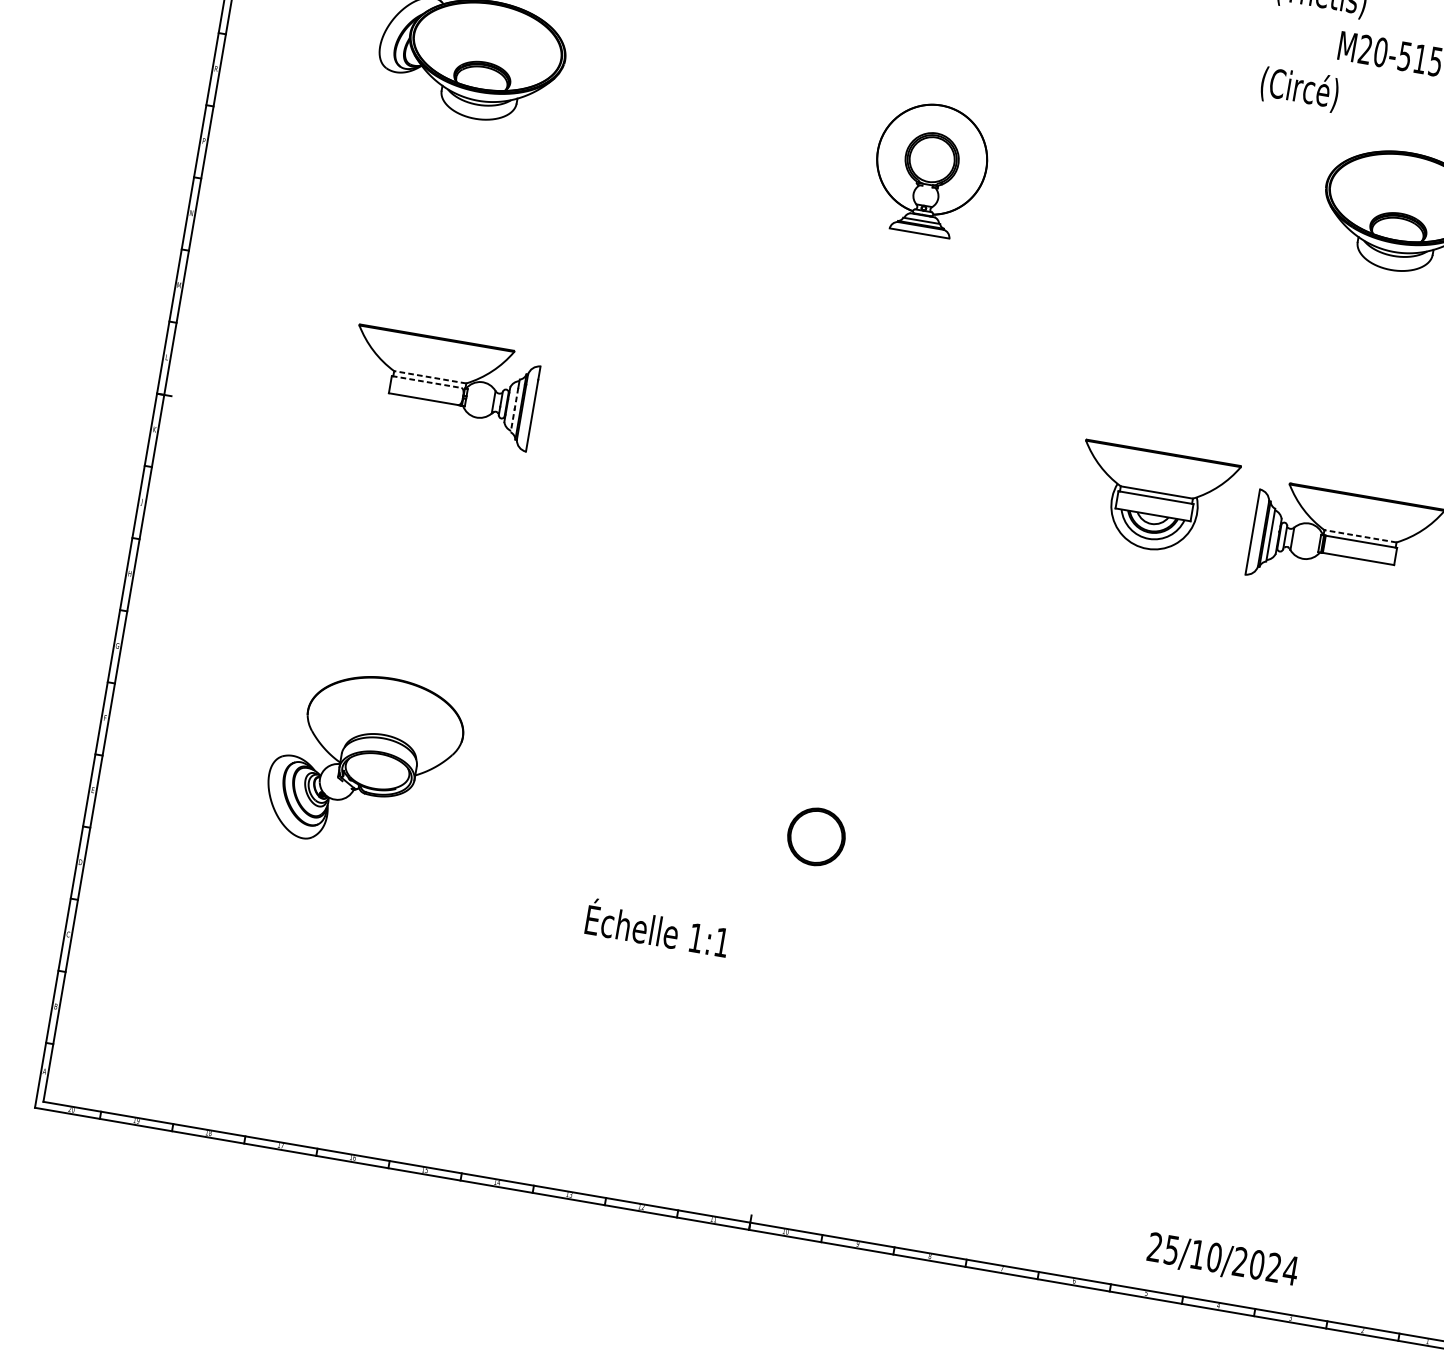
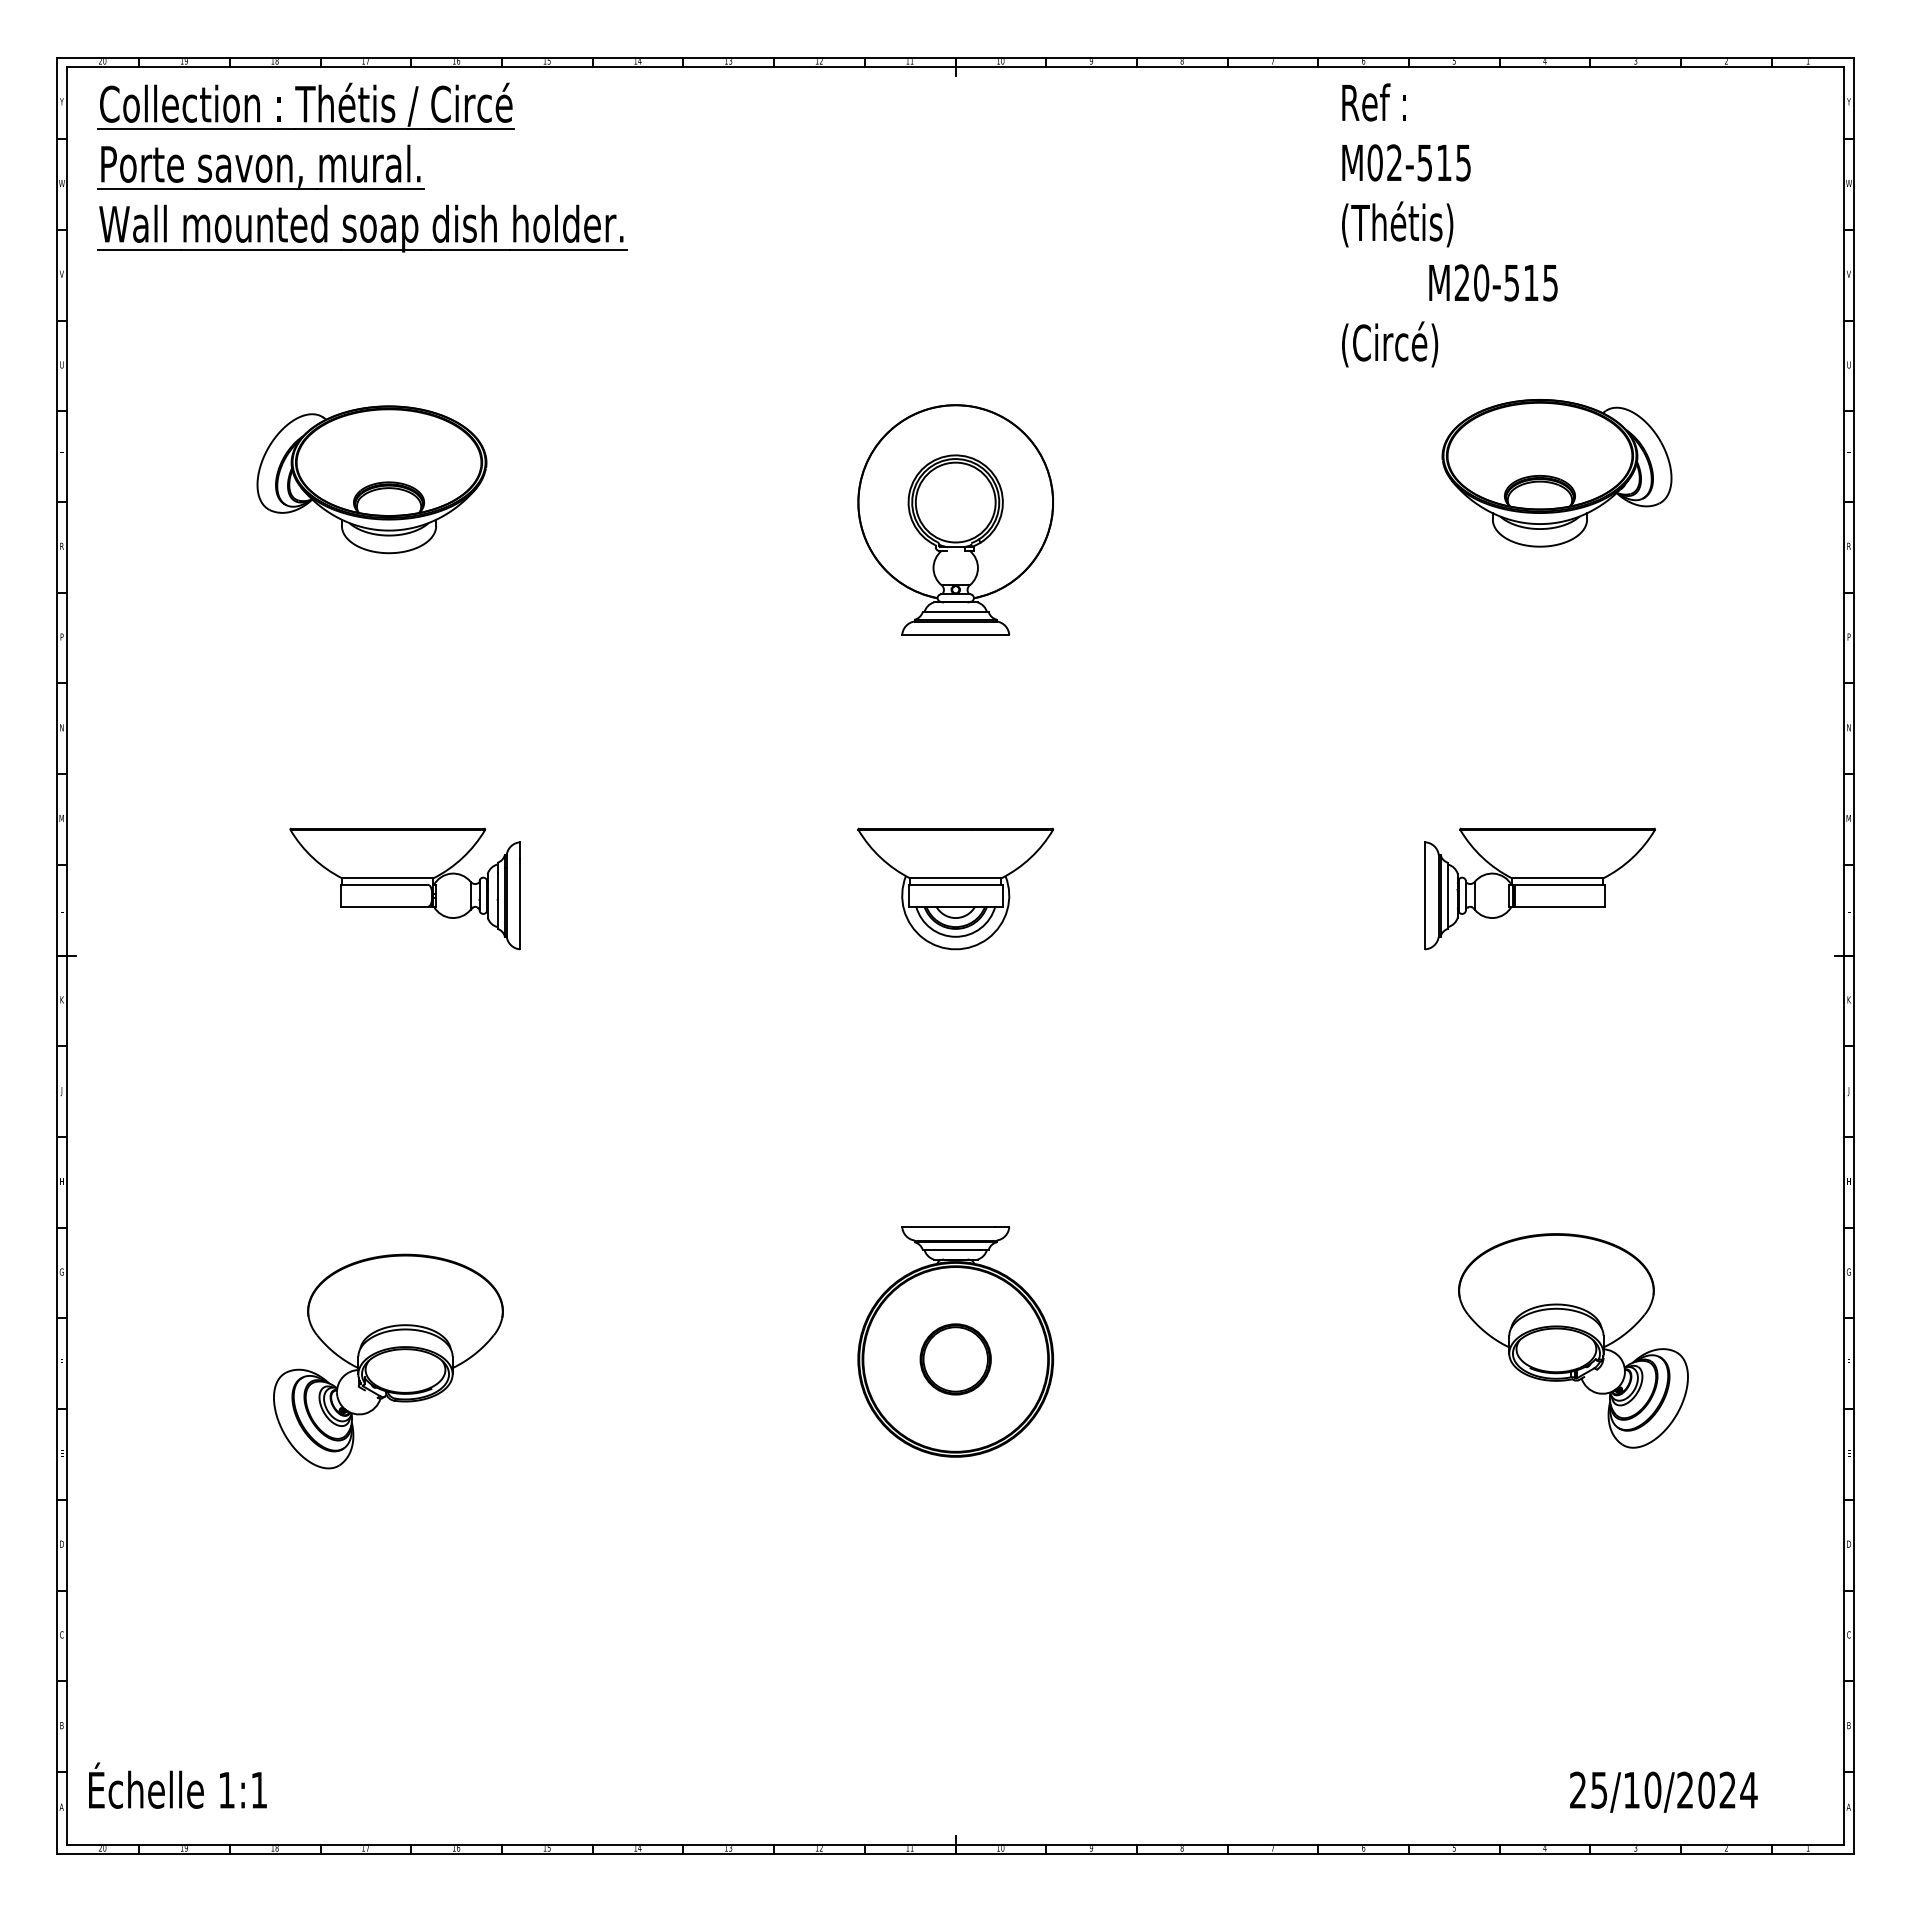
part: (930, 169) -> (955, 519), size x1.43
line: (429, 377) -> (387, 878), dashed -> solid
line: (426, 382) -> (384, 885), dashed -> solid
line: (514, 410) -> (497, 901), dashed -> solid
part: (1155, 500) -> (955, 888), moved
line: (1360, 536) -> (1557, 878), dashed -> solid
part: (818, 822) -> (955, 1341), added
part: (1310, 905) -> (1573, 1340), added
text: (657, 927) -> (177, 1785), moved
text: (1222, 1259) -> (1663, 1791), moved

